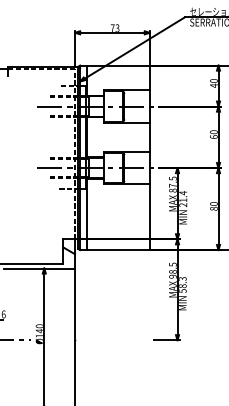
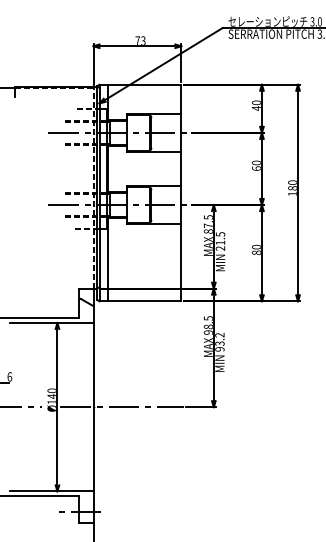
text: (183, 193) -> (220, 234), 21.4 -> 21.5
text: (182, 285) -> (219, 342), 58.3 -> 93.2
line: (98, 340) -> (121, 407), added

